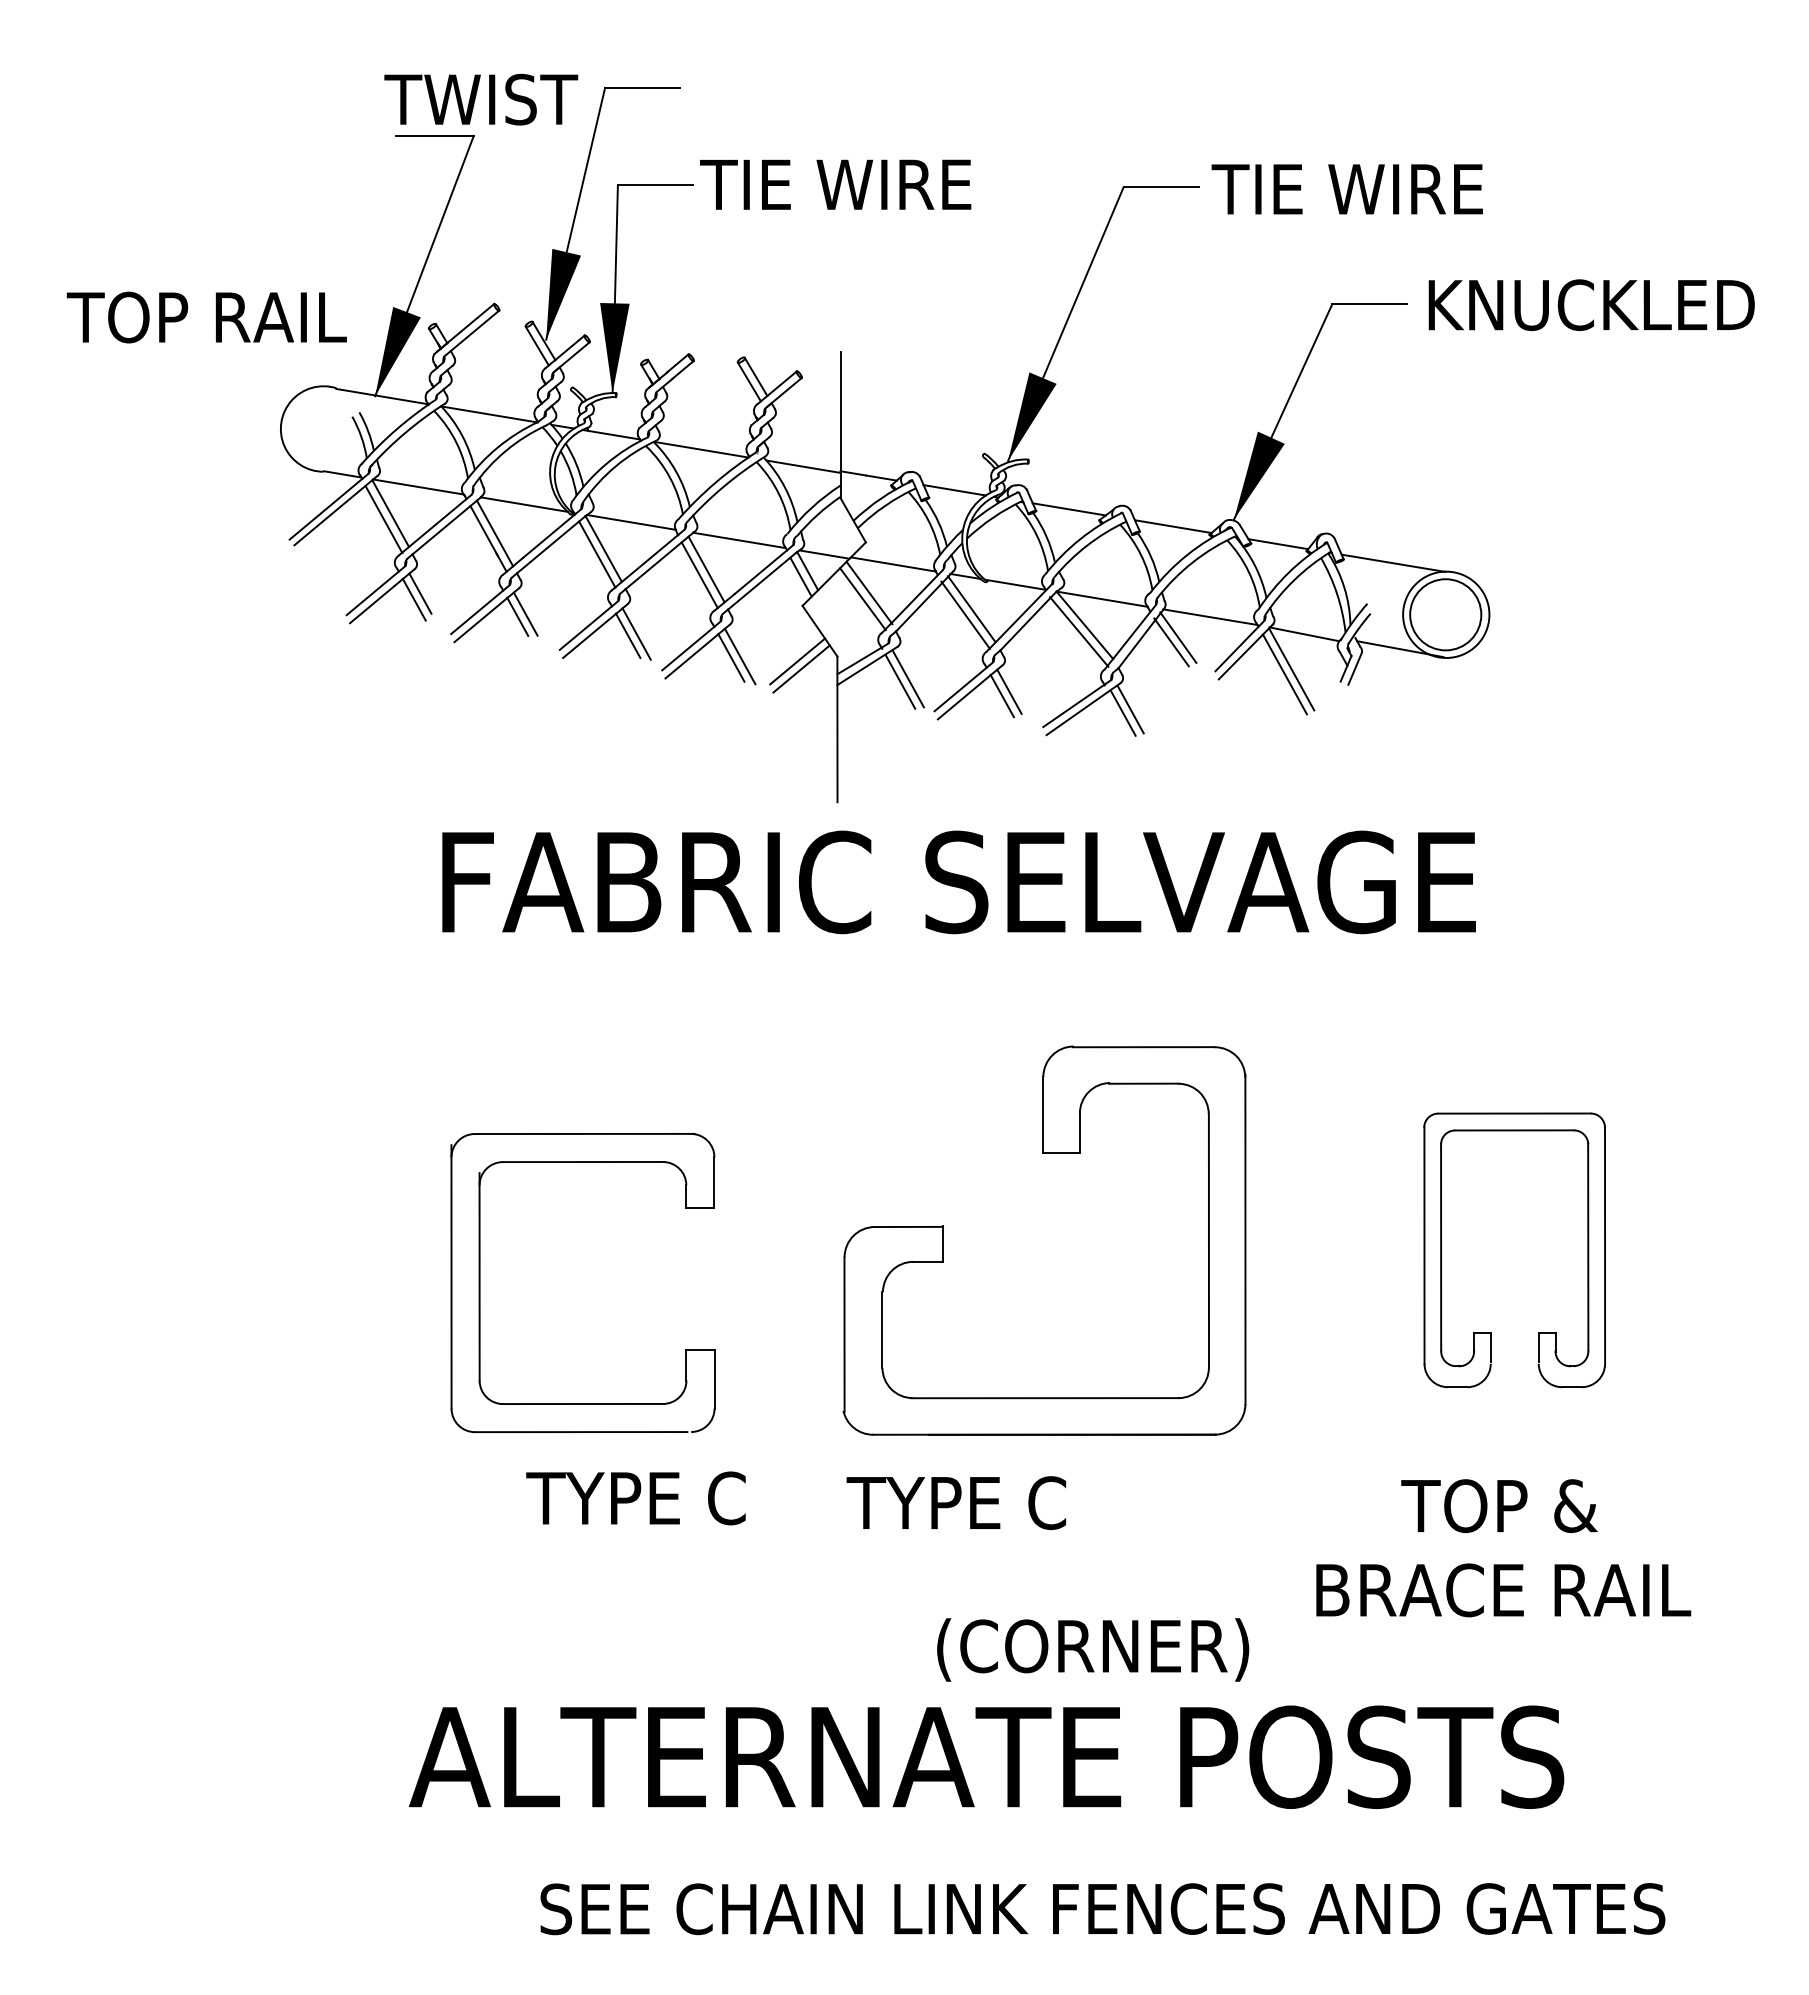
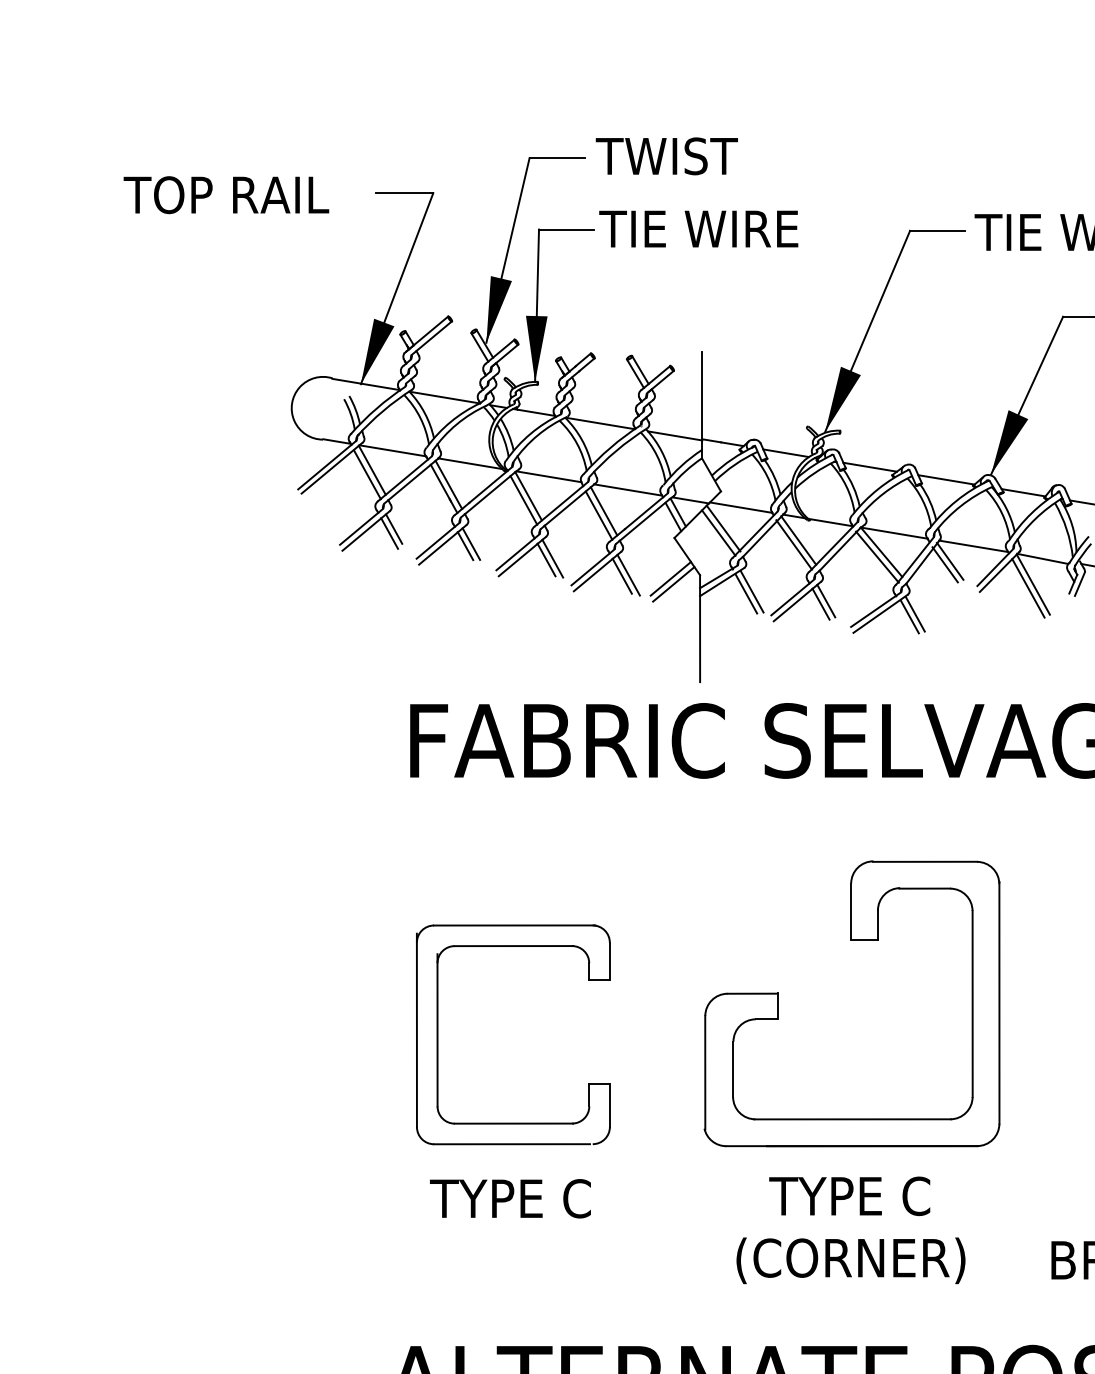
text: (481, 99) -> (667, 156), moved
text: (206, 317) -> (226, 195), moved
text: (635, 1498) -> (510, 1198), moved
text: (956, 1502) -> (849, 1195), moved
text: (1093, 1649) -> (851, 1260), moved

